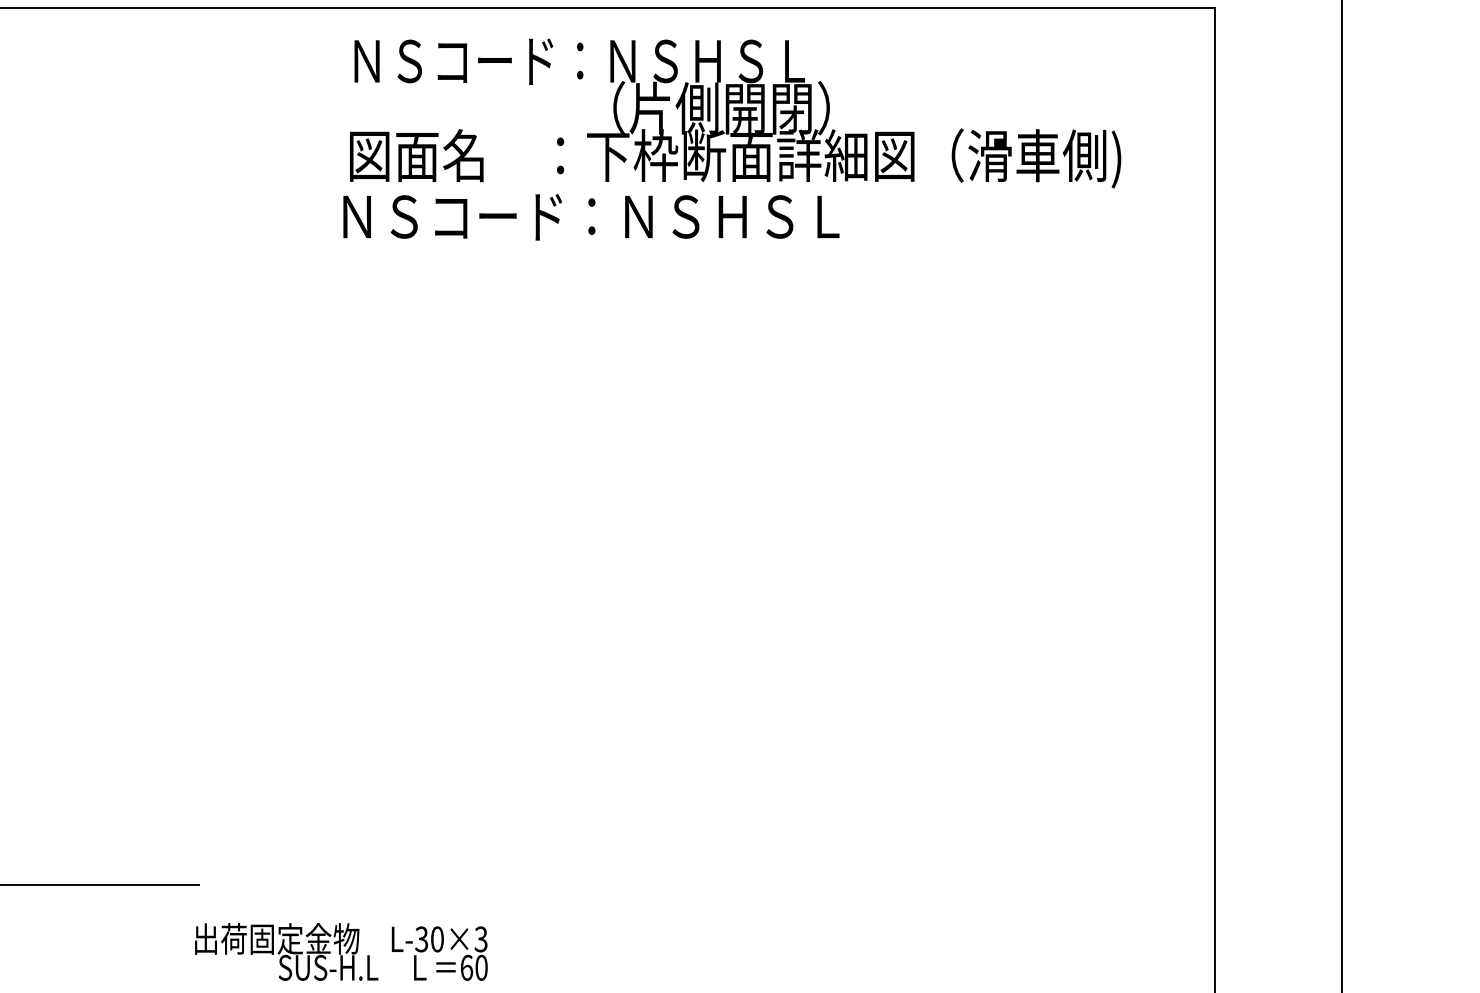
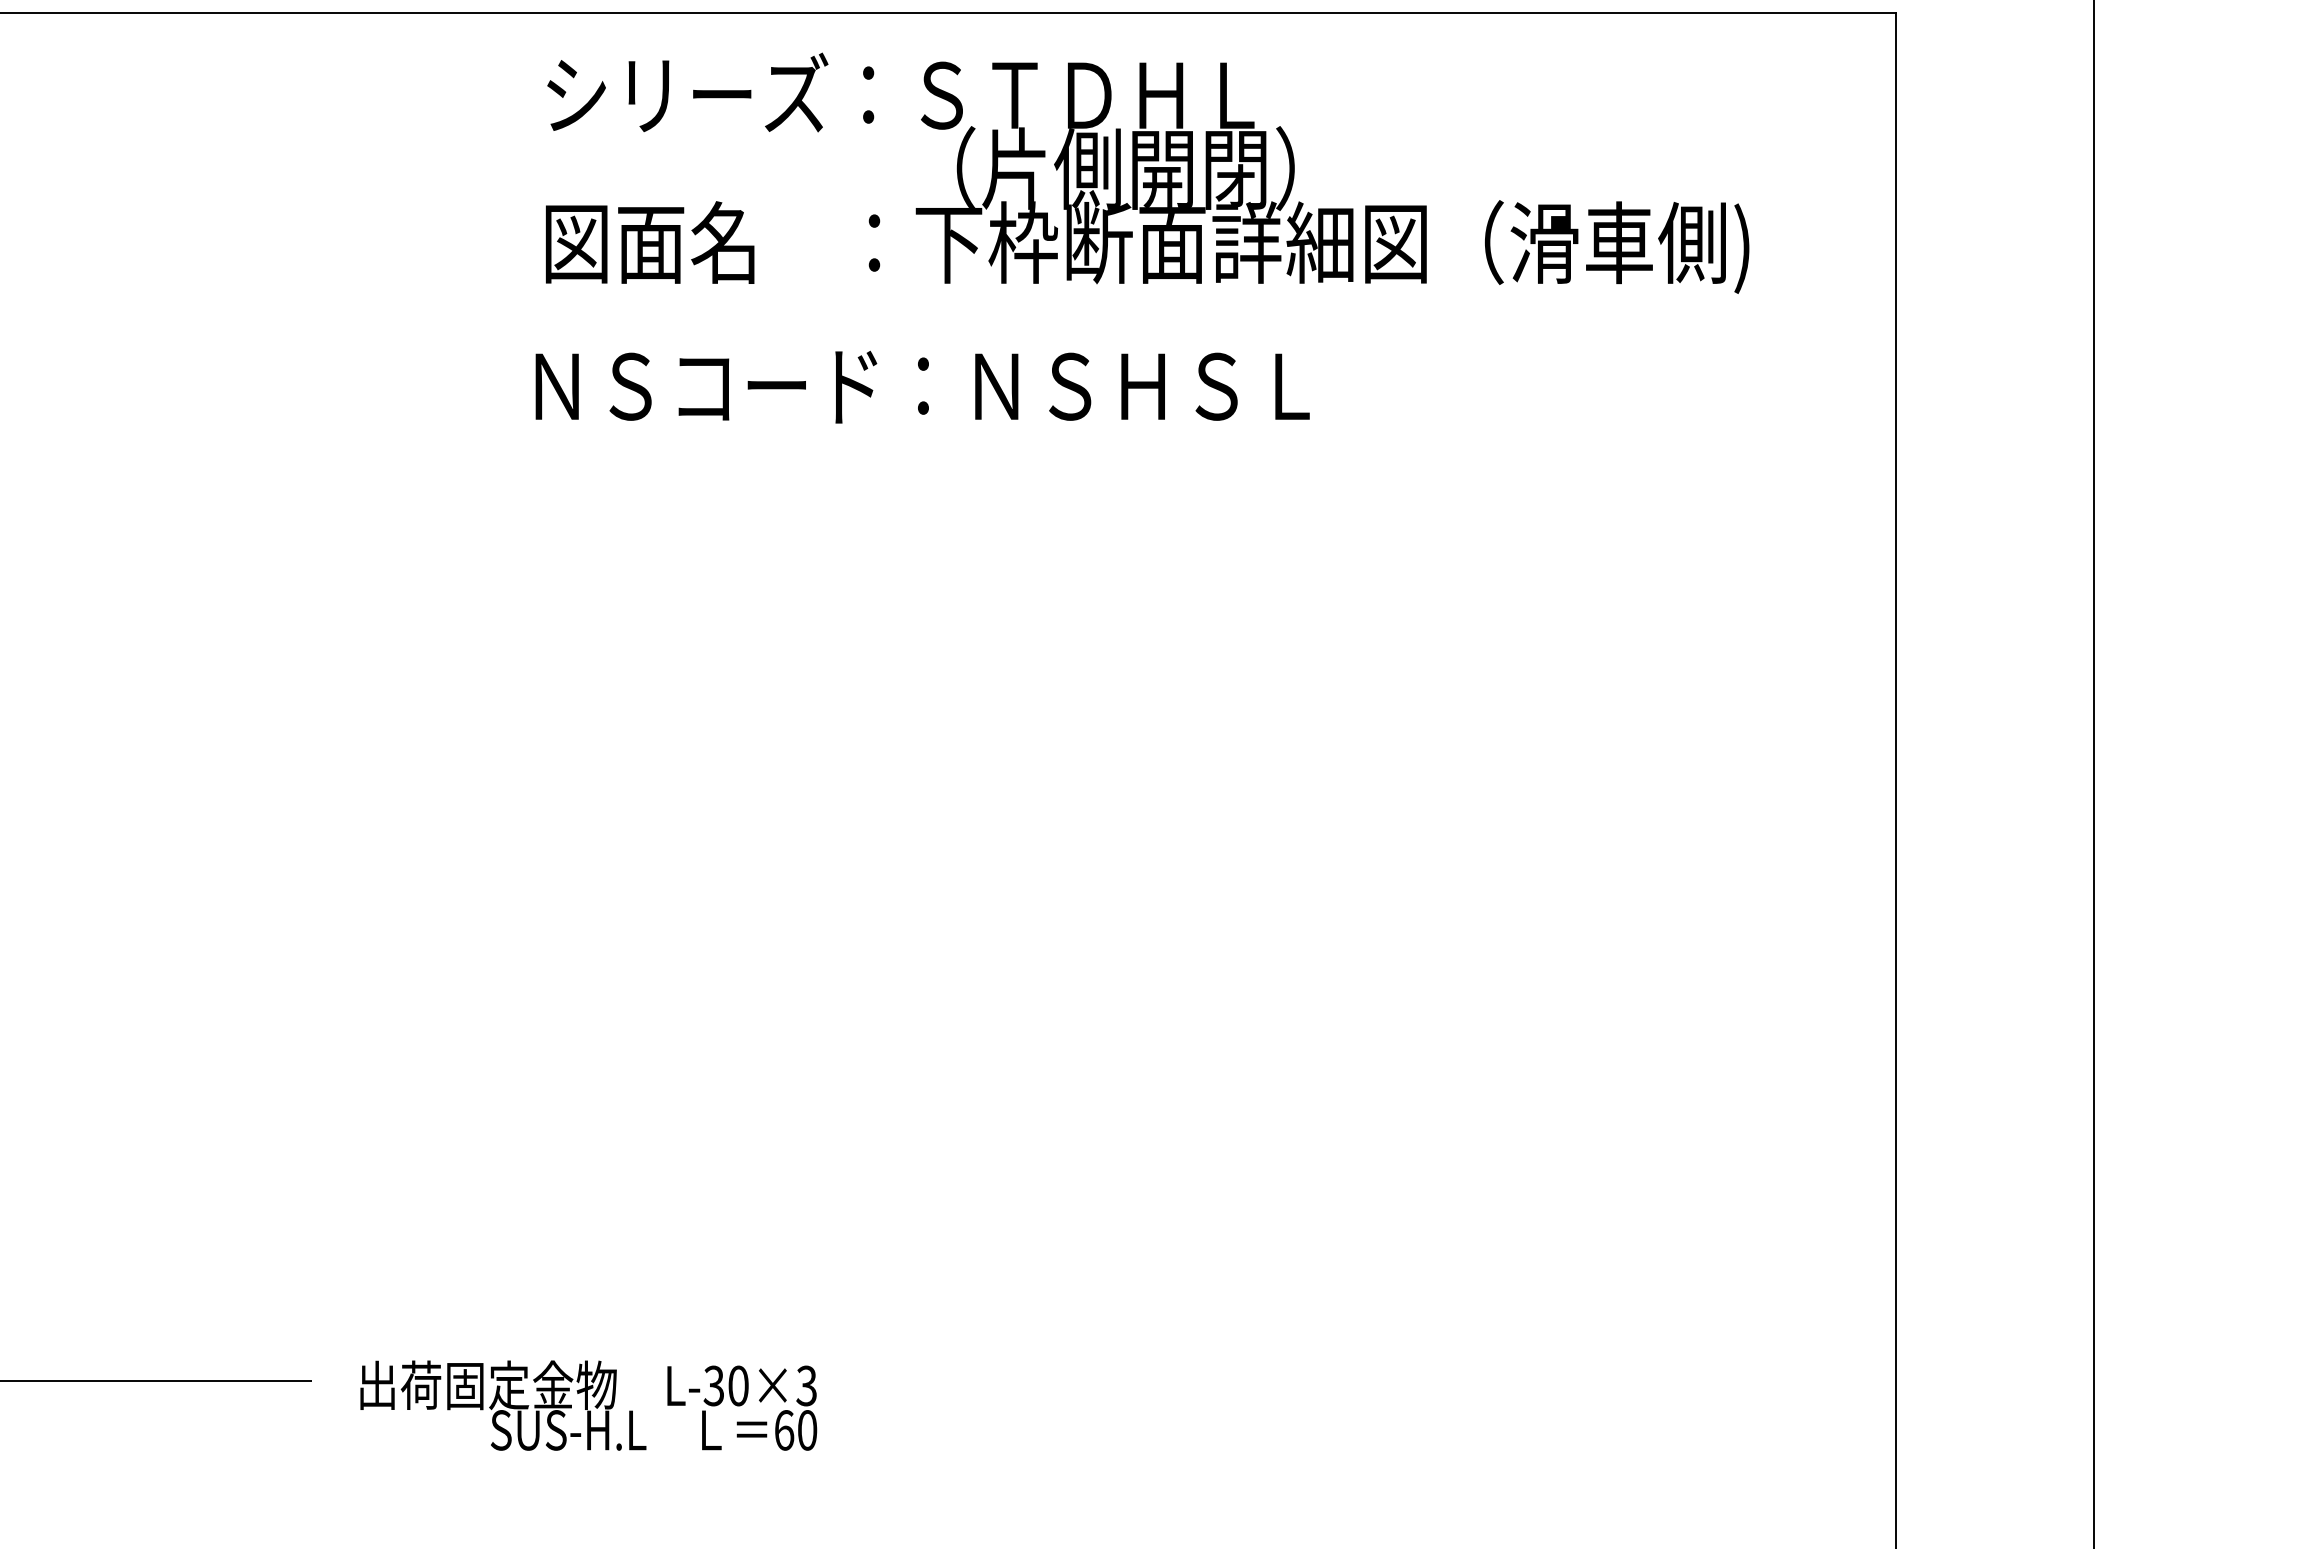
text: (578, 59) -> (902, 92), ＮＳコード：ＮＳＨＳＬ -> シリーズ：ＳＴＤＨＬ
text: (591, 217) -> (922, 387), moved
text: (341, 951) -> (588, 1404), moved

